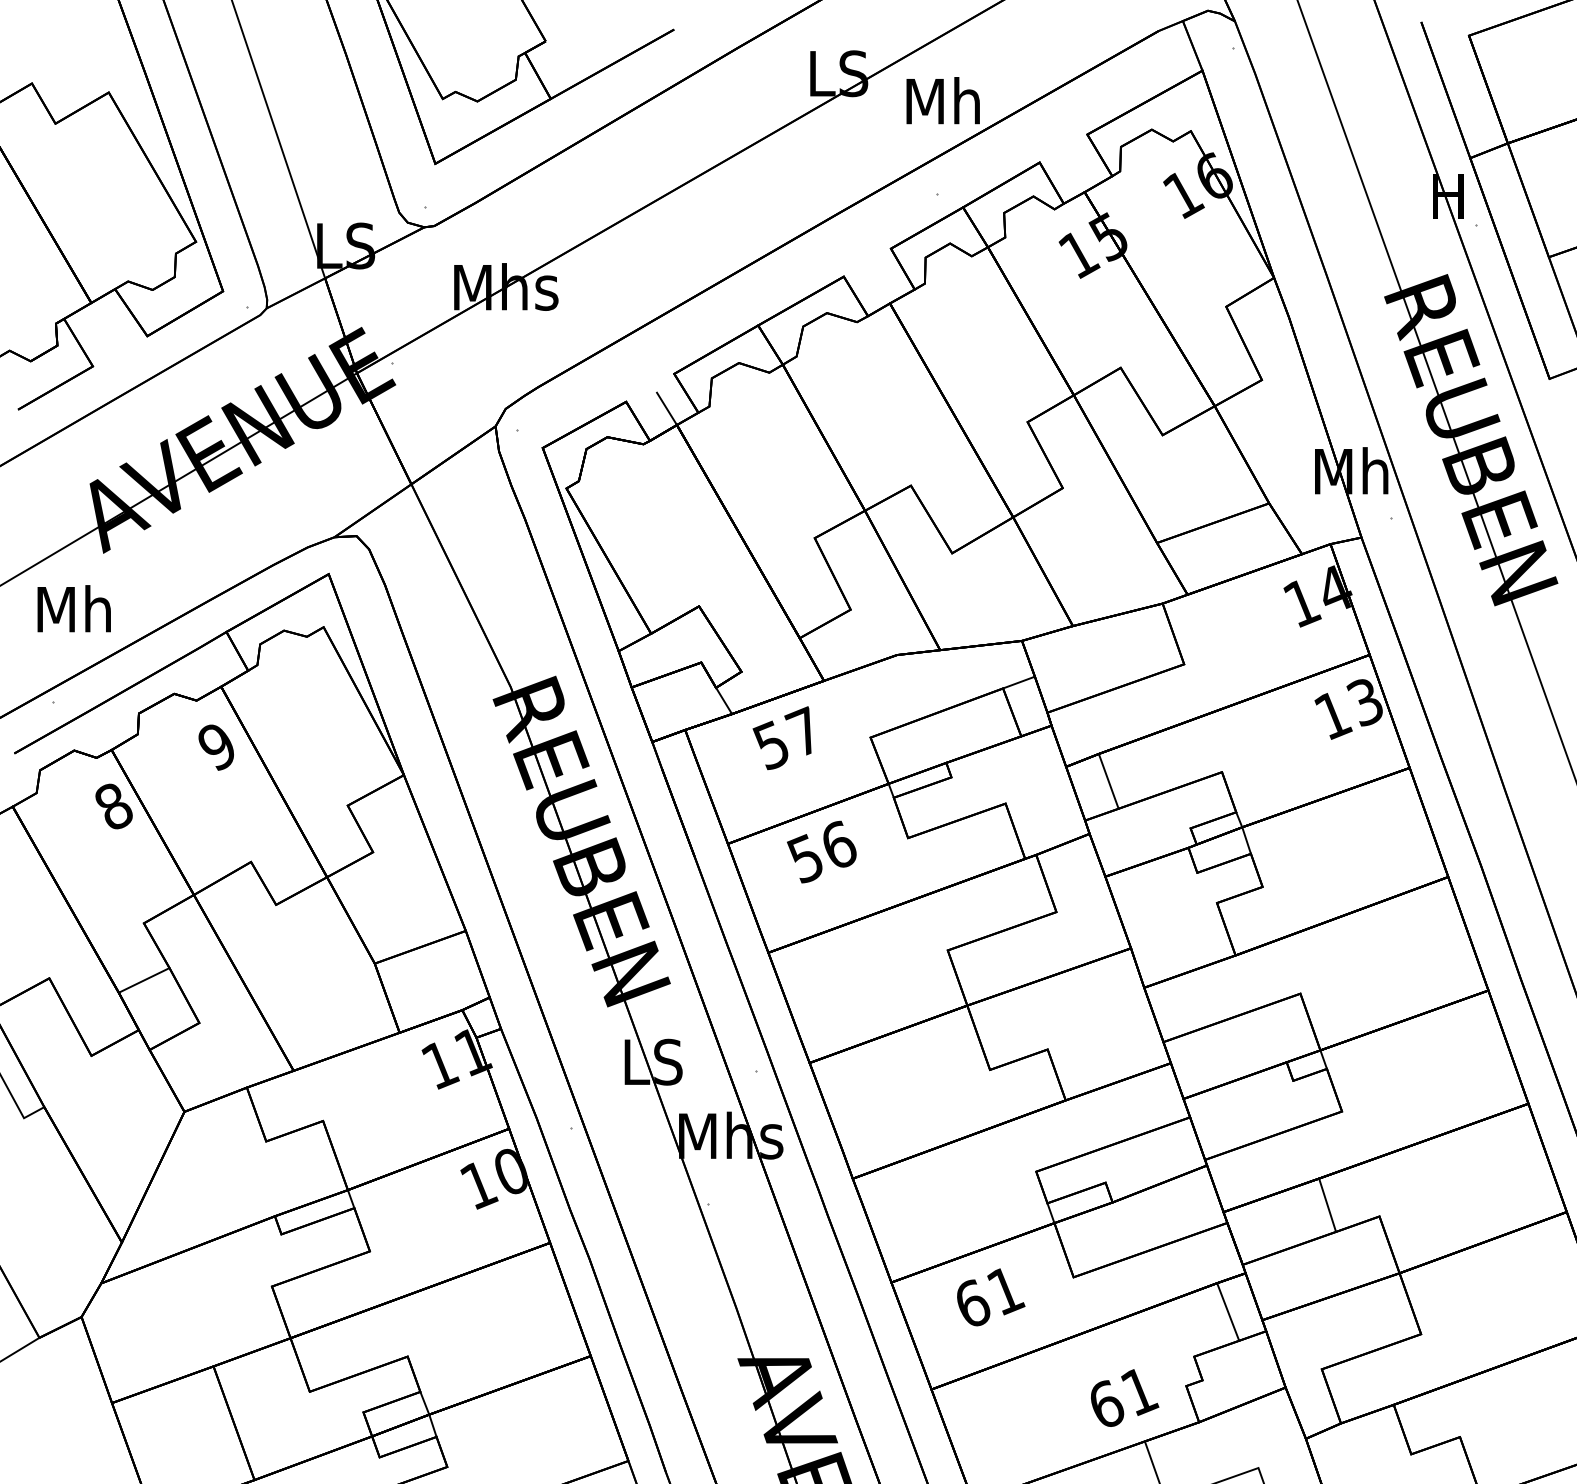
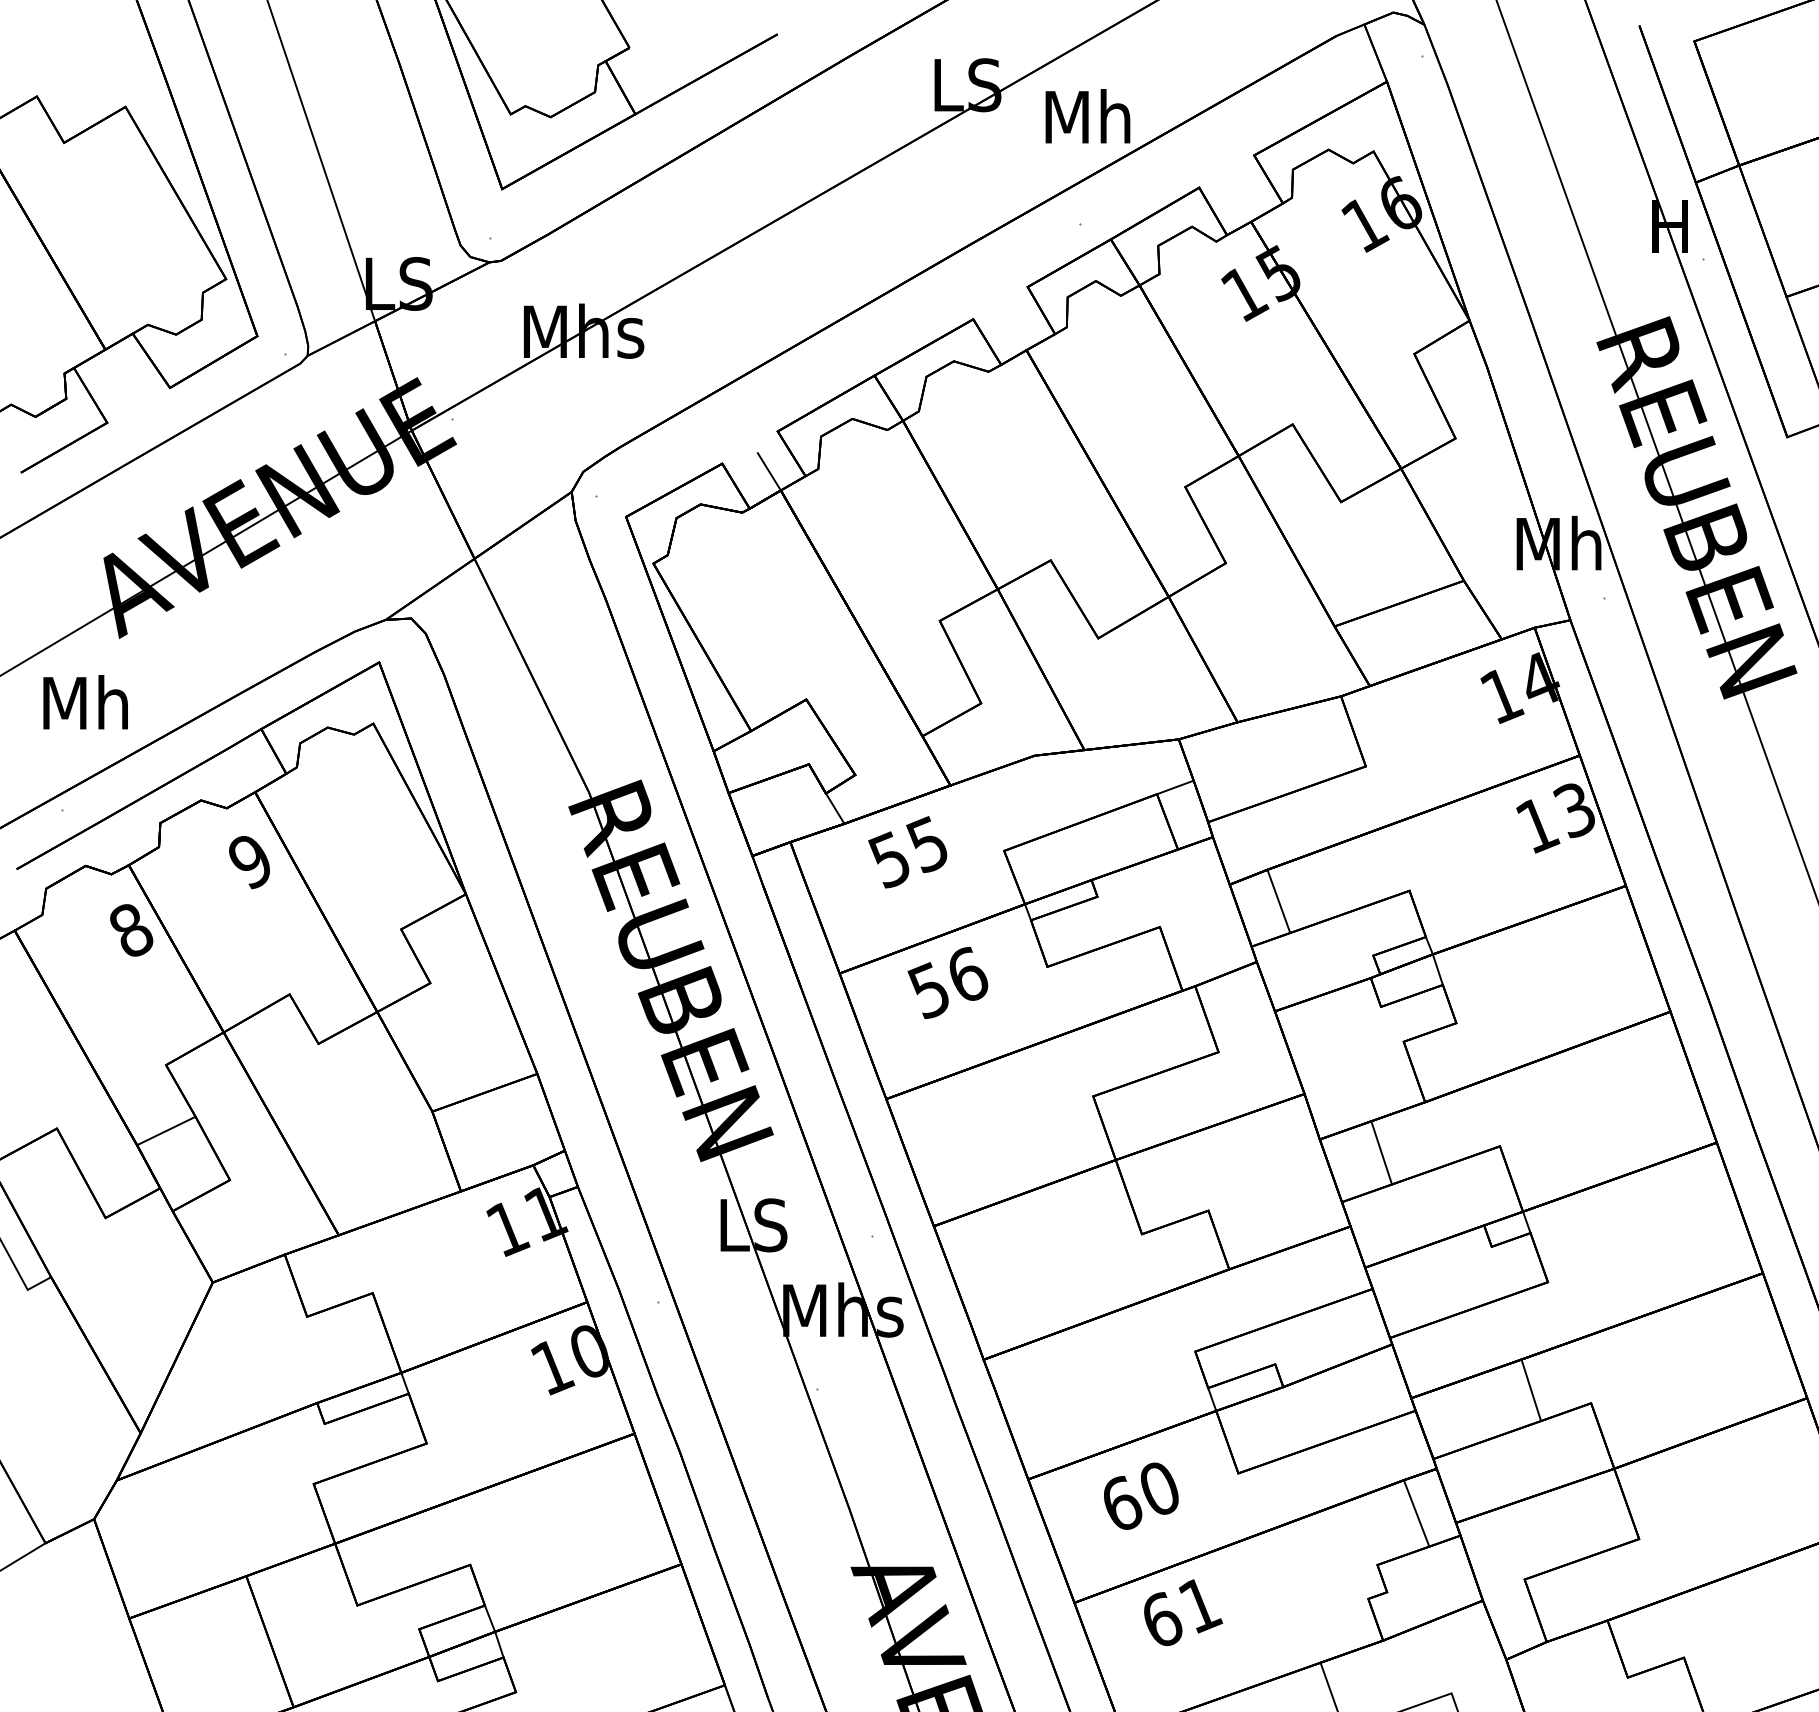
text: (802, 731) -> (925, 843), 57 -> 55
line: (1197, 999) -> (1381, 1153), added
text: (1006, 1291) -> (1160, 1489), 61 -> 60
text: (1125, 1397) -> (1184, 1612), moved

